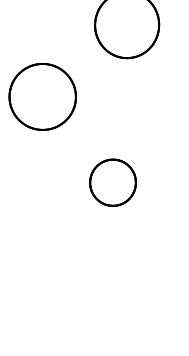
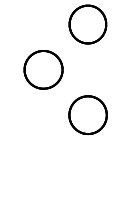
part: (112, 181) -> (87, 114), size x1.43

